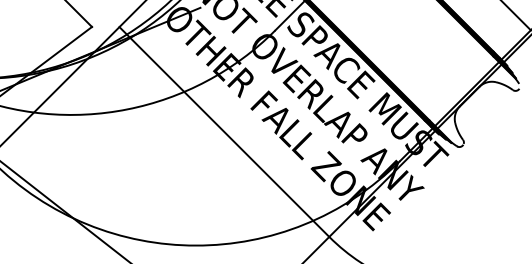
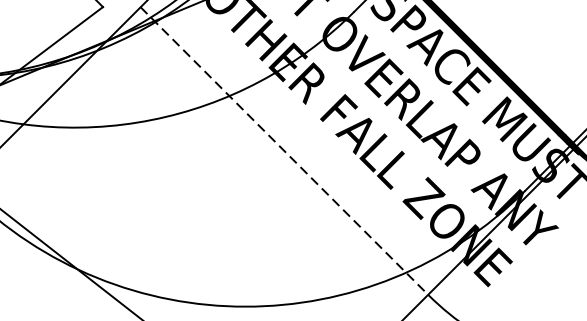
line: (224, 132) -> (284, 151), solid -> dashed

